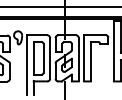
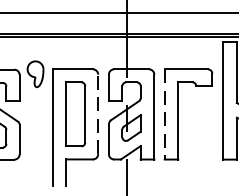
line: (50, 57) -> (98, 112), solid -> dashed
line: (84, 58) -> (165, 114), solid -> dashed

